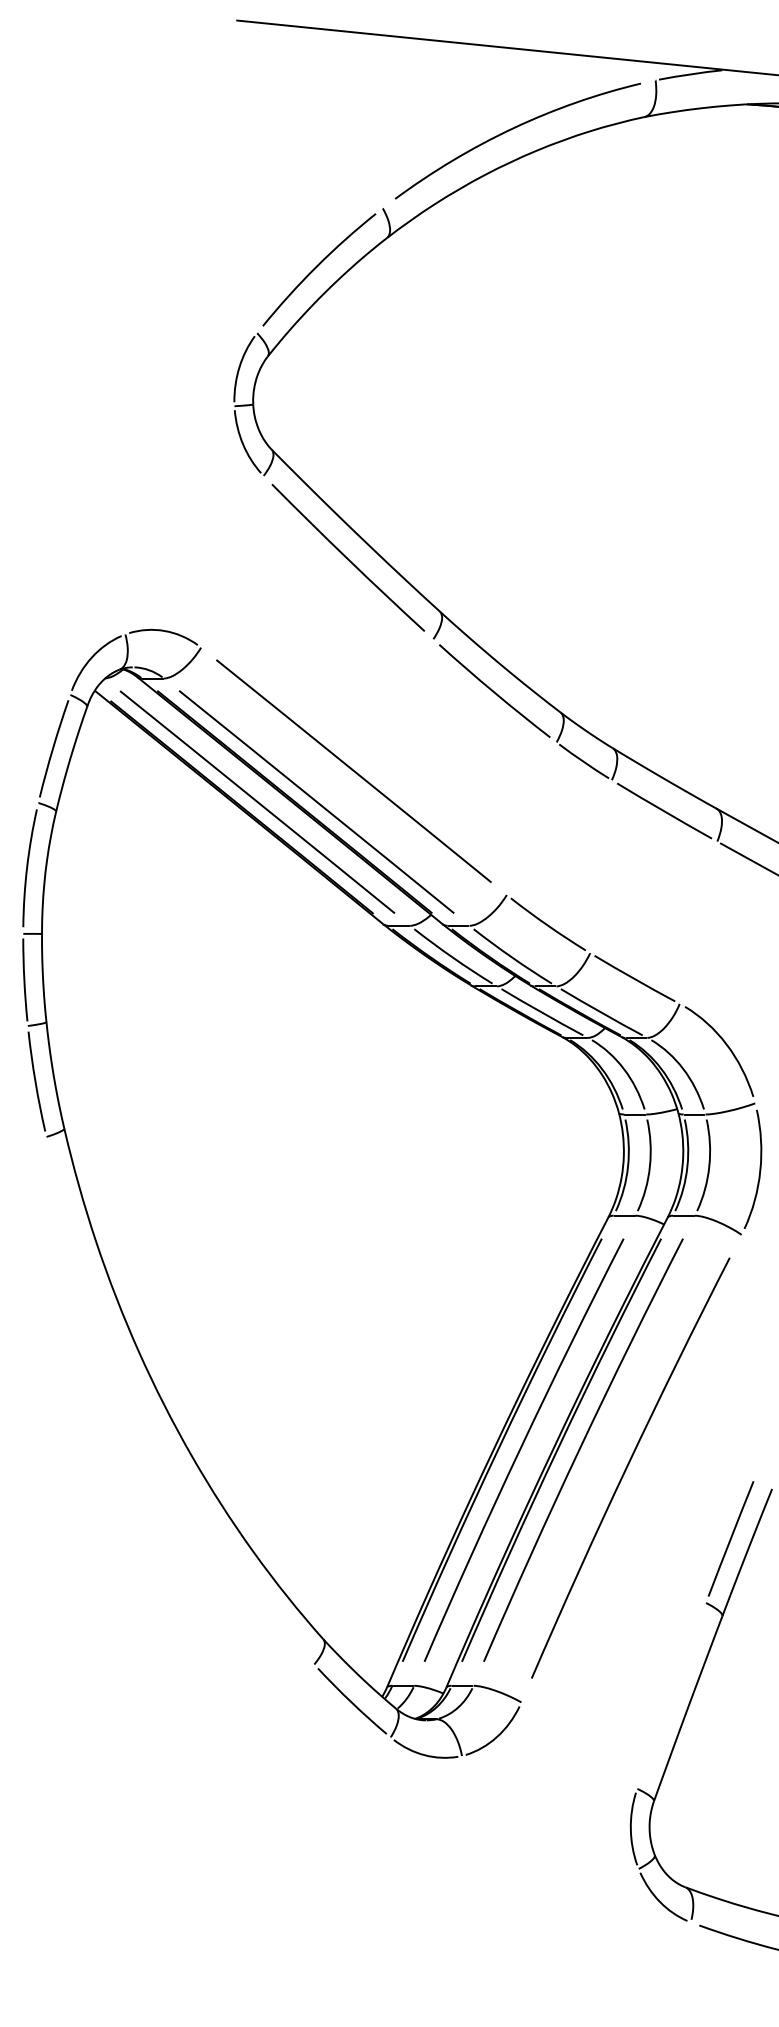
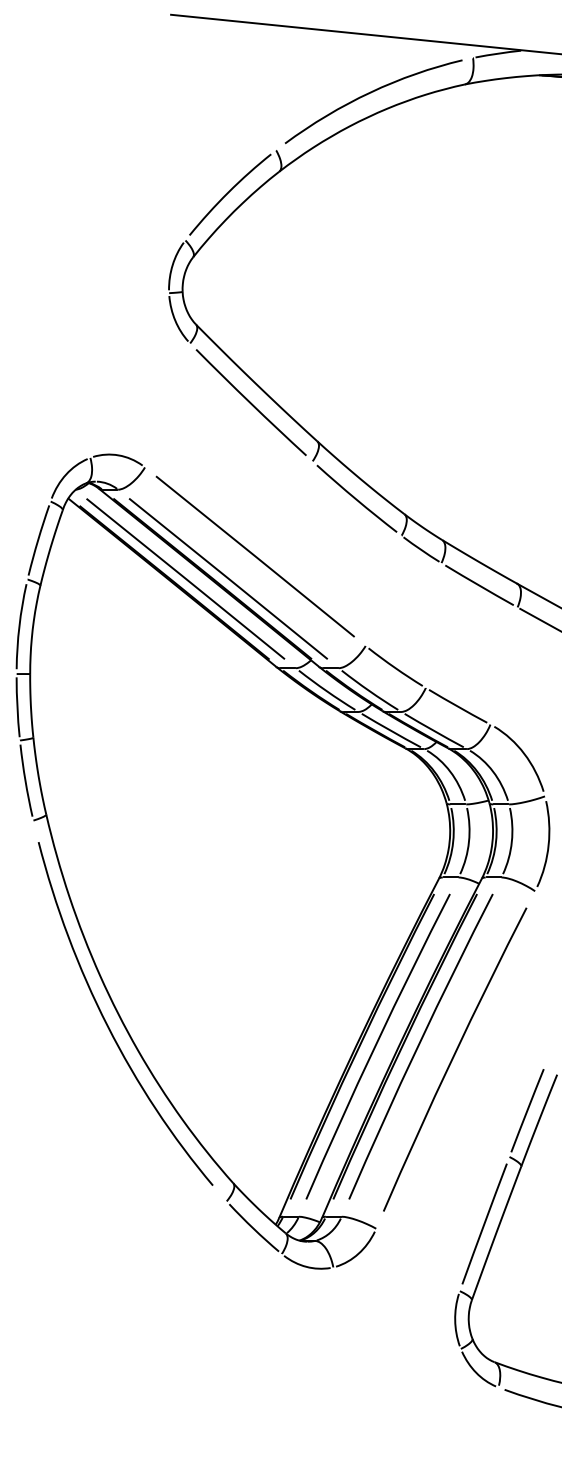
curve: (148, 1417) -> (107, 1023), added
line: (671, 1695) -> (484, 1223), added

